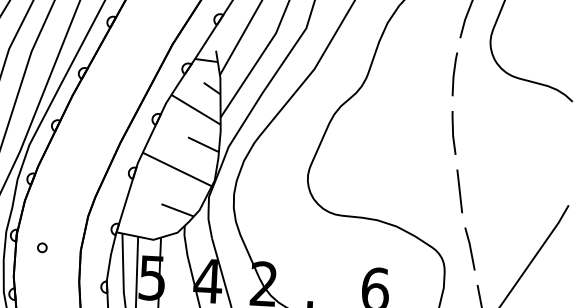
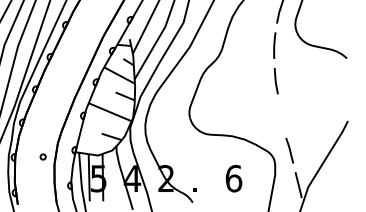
line: (459, 191) -> (281, 116), removed
circle: (41, 246) -> (42, 156), moved

